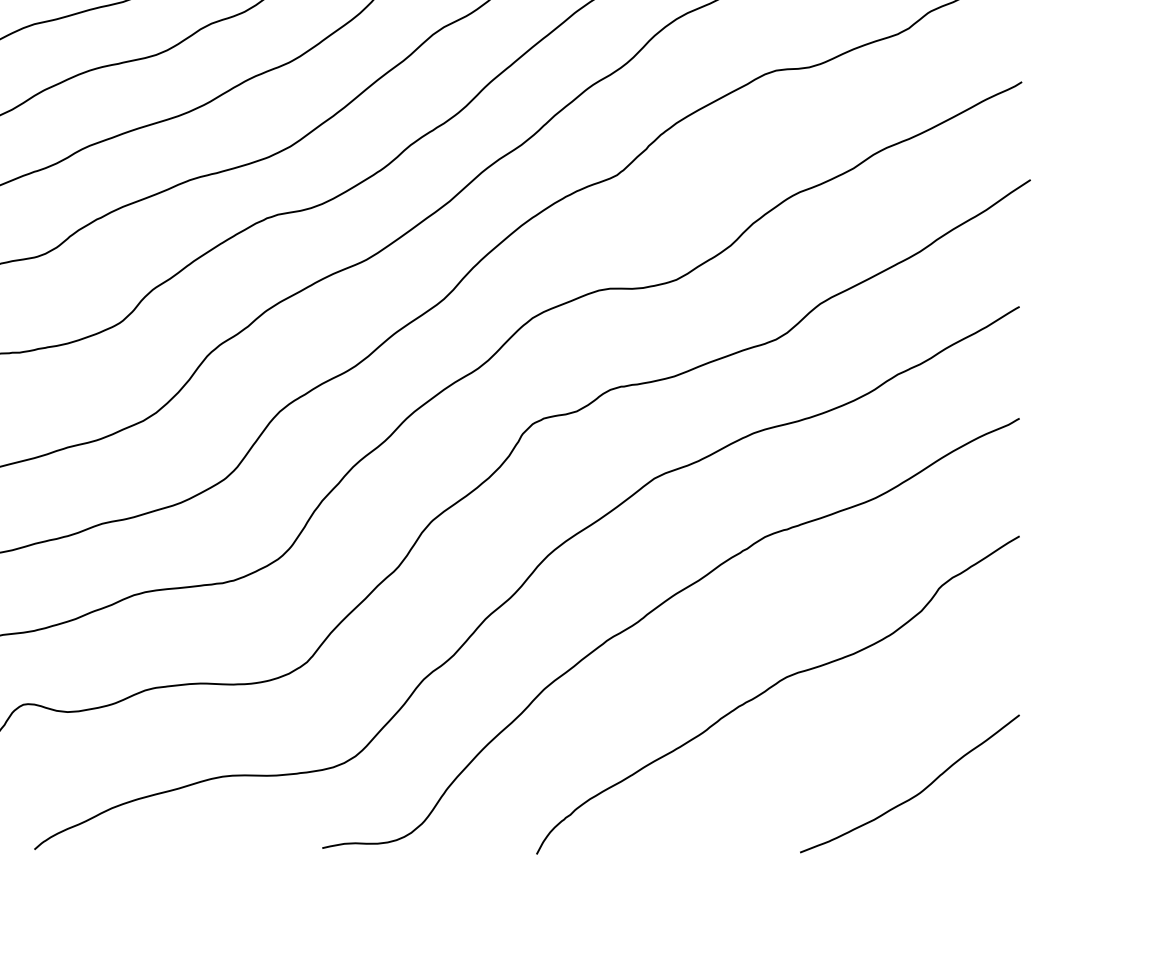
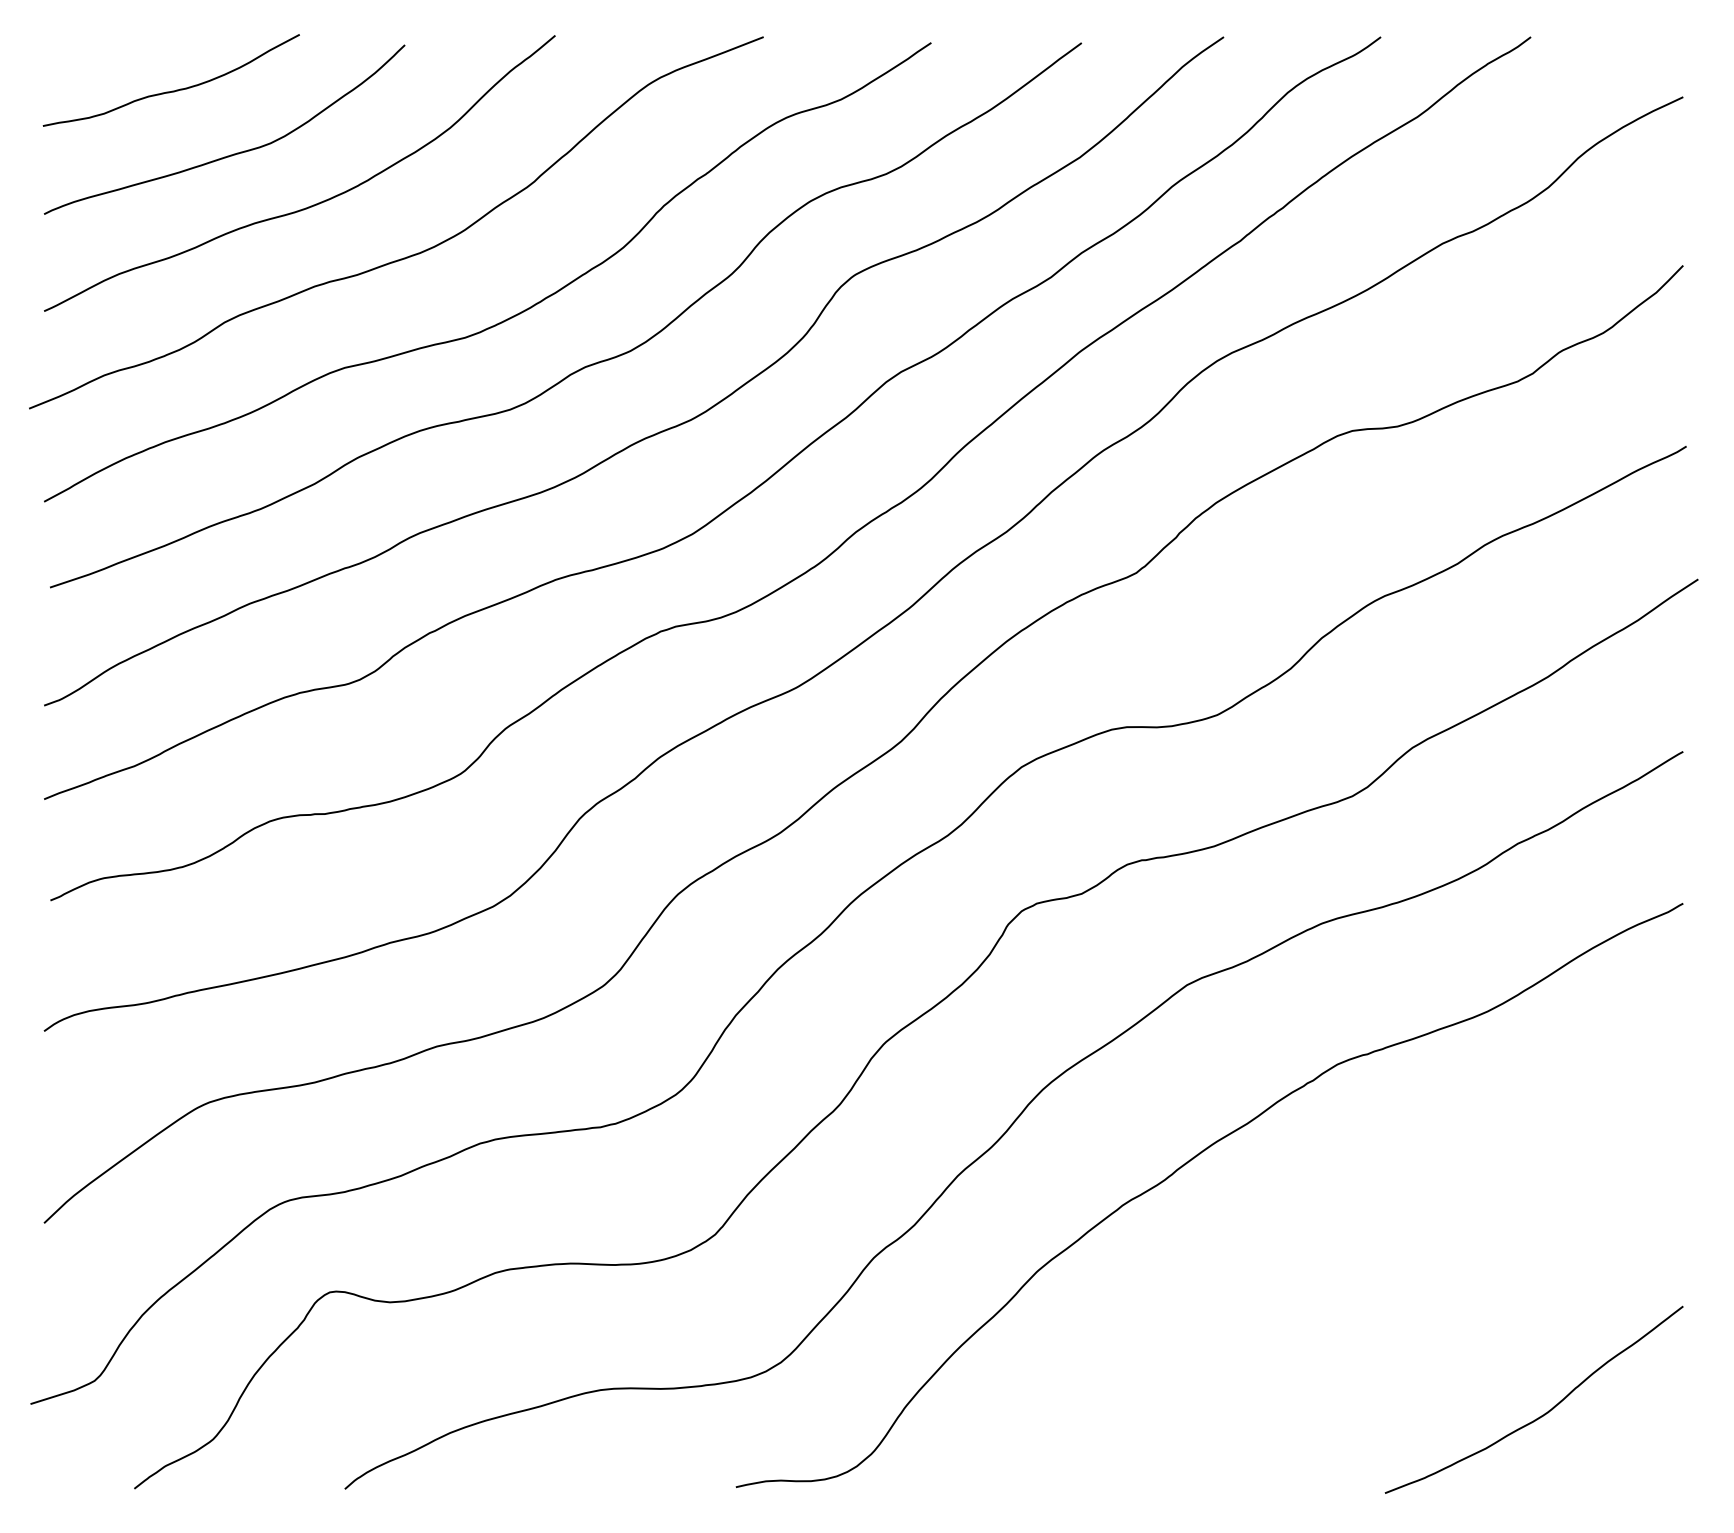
curve: (773, 686) -> (1349, 1267), removed

